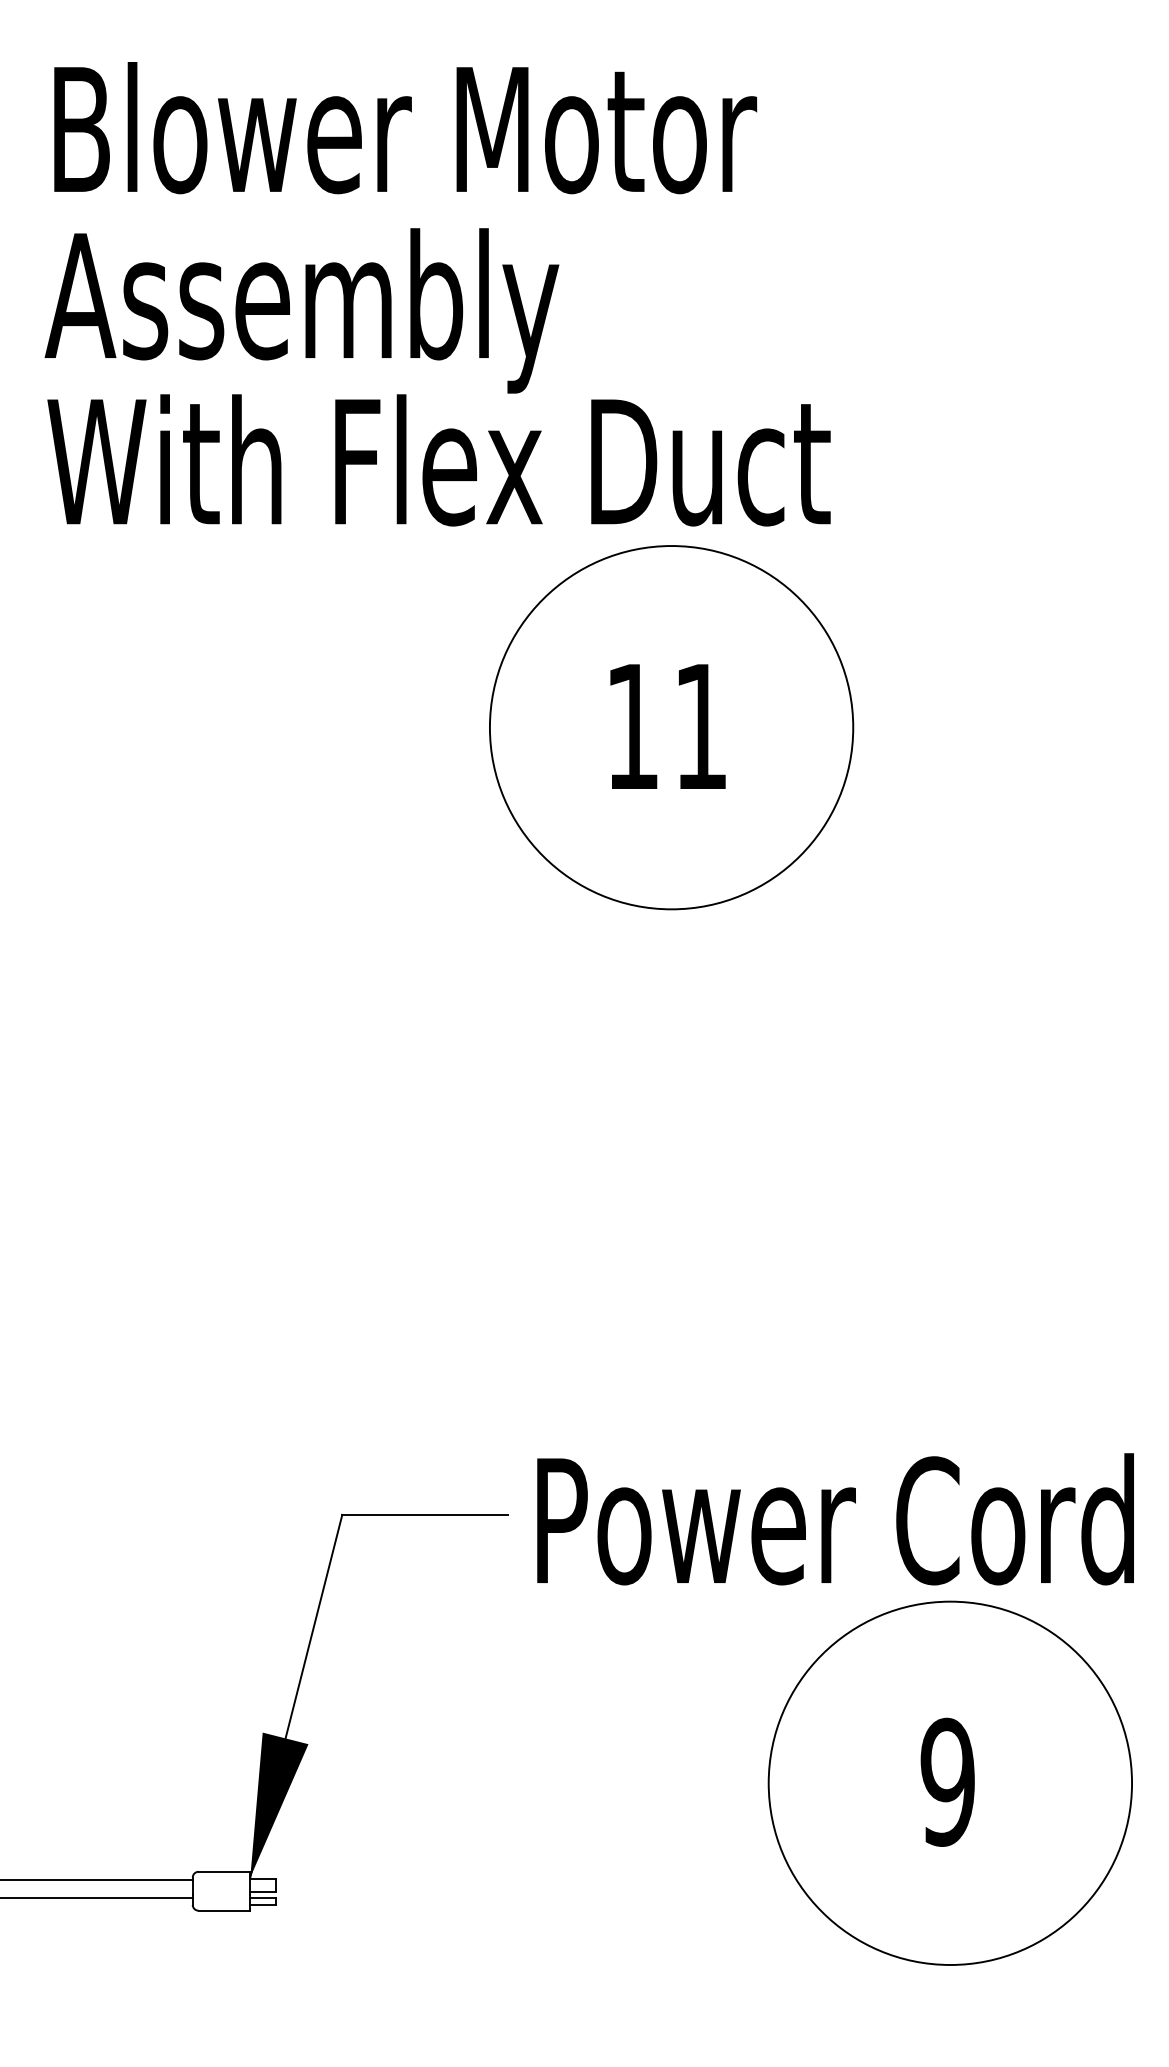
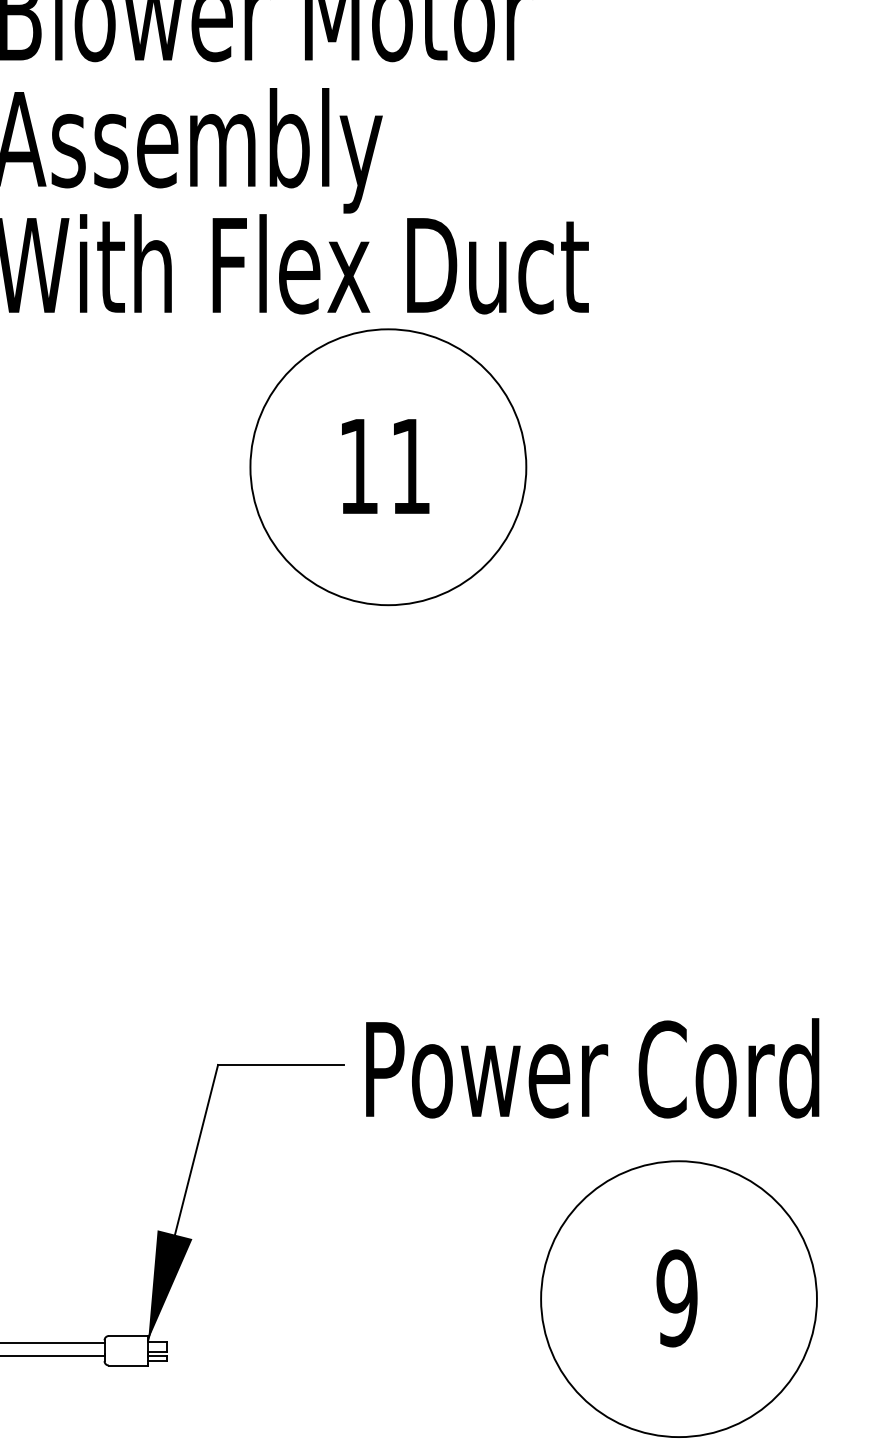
part: (671, 727) -> (388, 467), moved
part: (949, 1782) -> (678, 1298), moved

